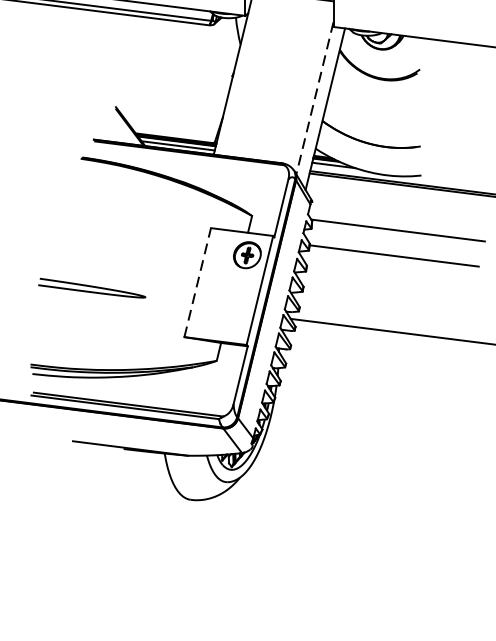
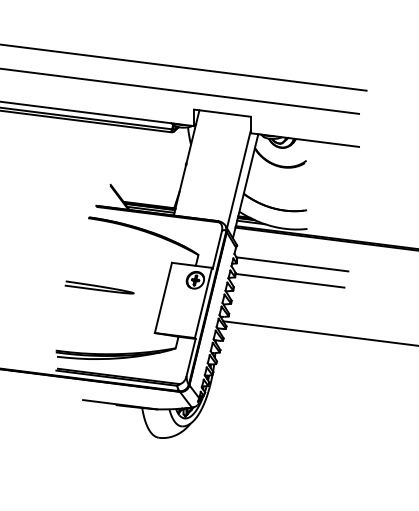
line: (314, 98) -> (238, 179), dashed -> solid
line: (197, 281) -> (163, 297), dashed -> solid
curve: (92, 288) -> (99, 287), moved

